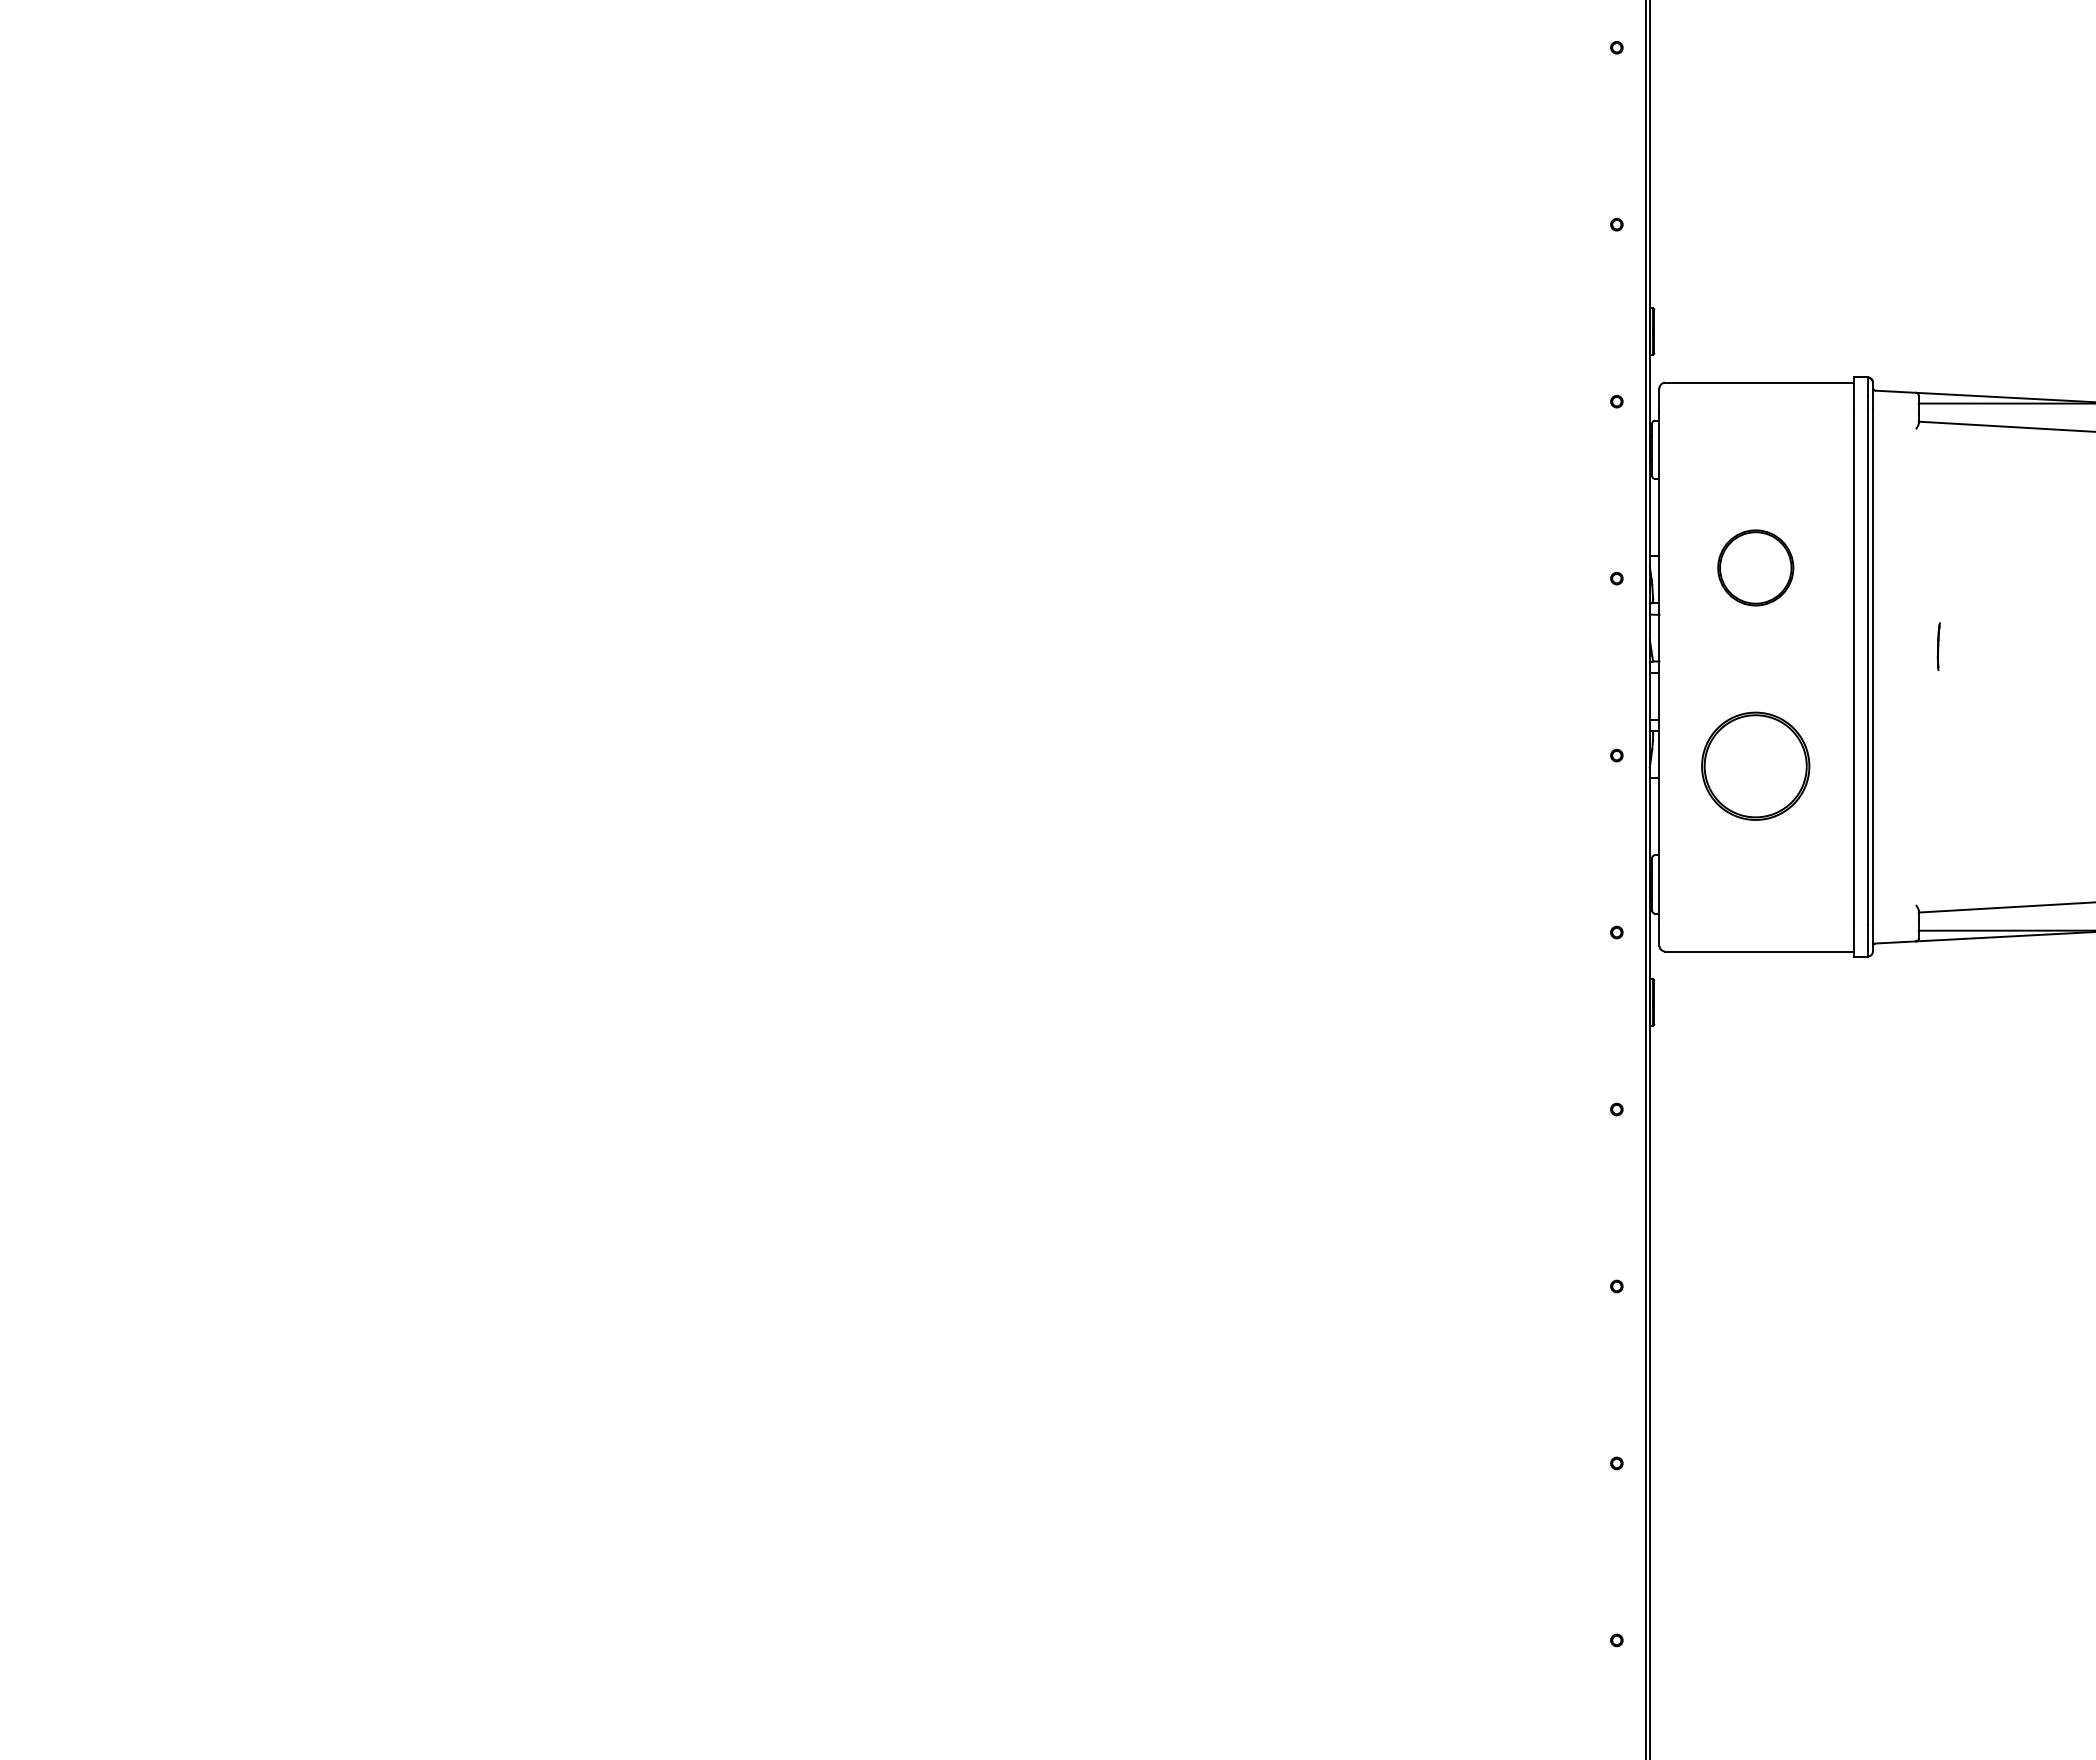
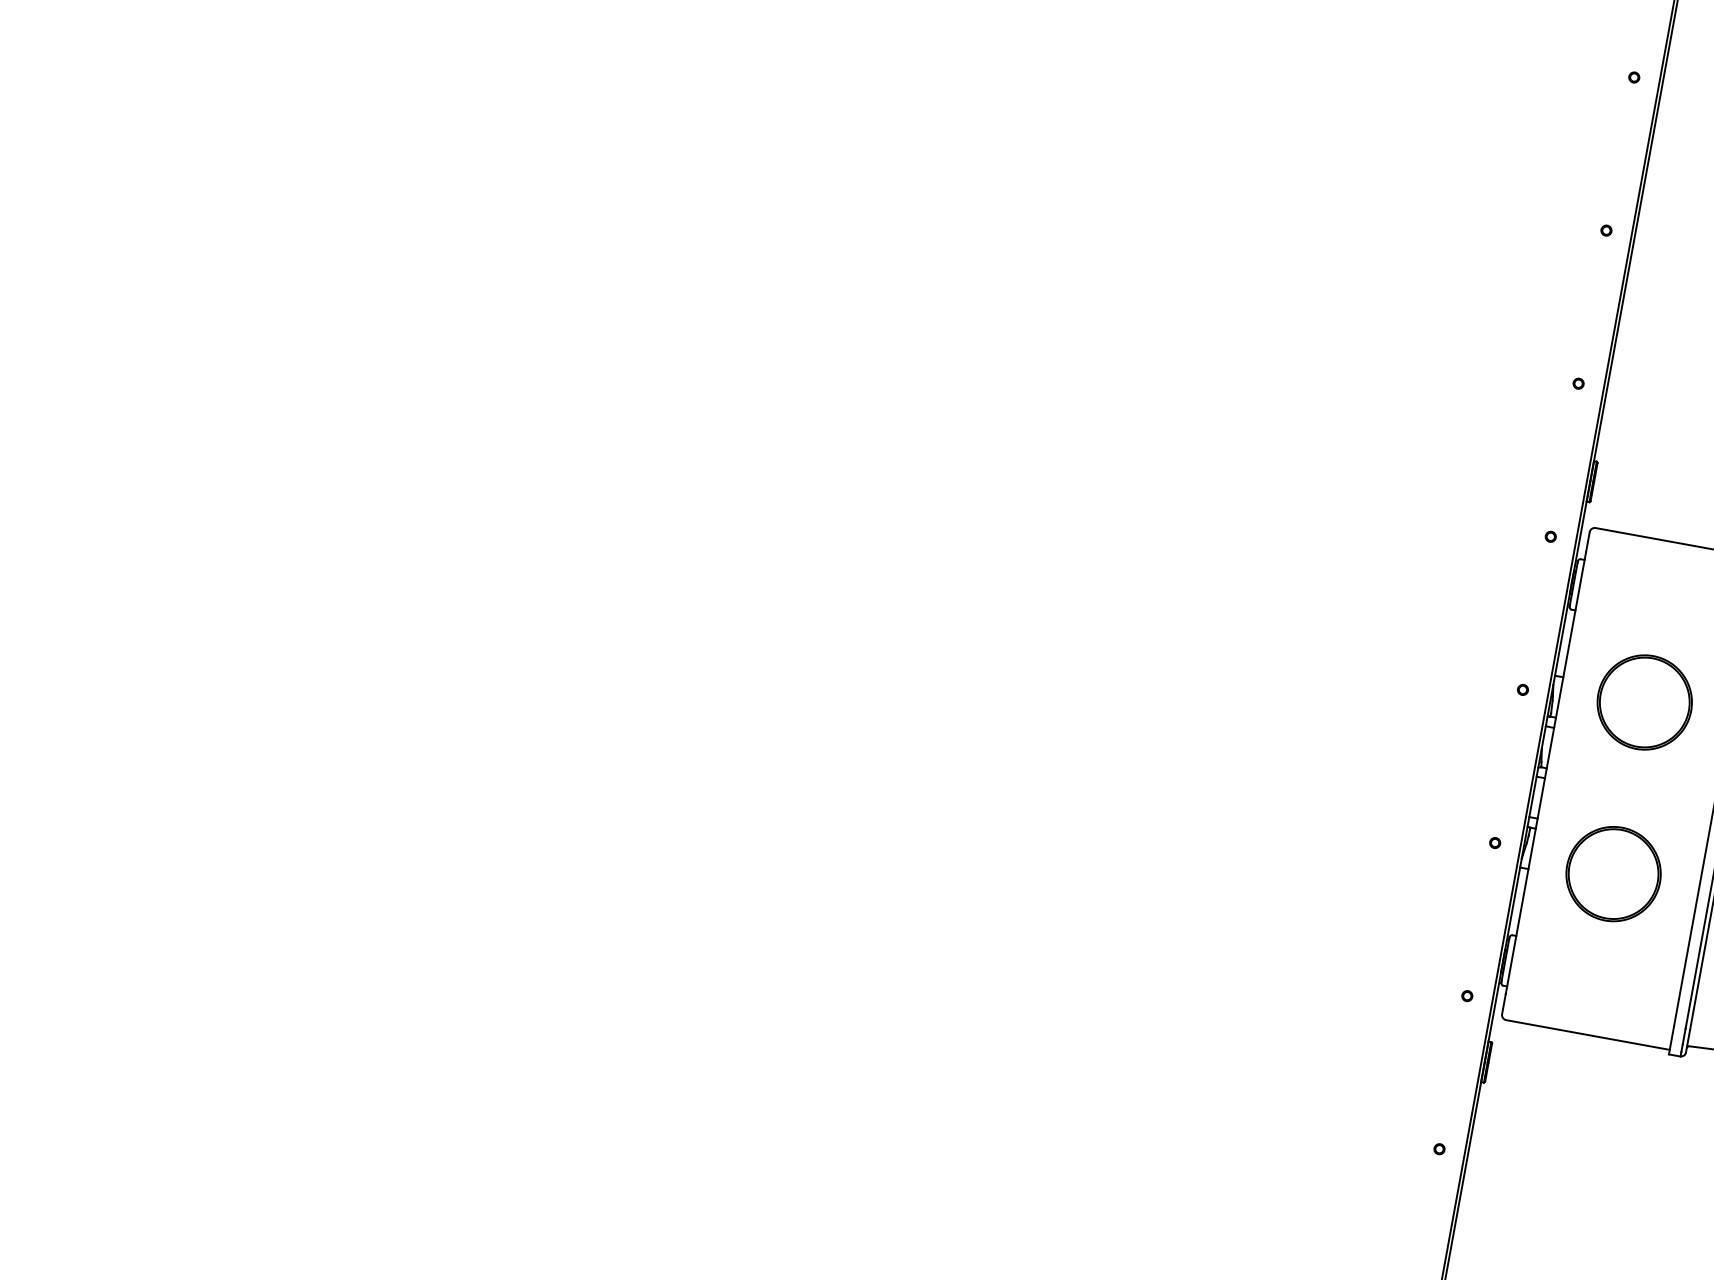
part: (1755, 567) -> (1644, 702), size x1.43

